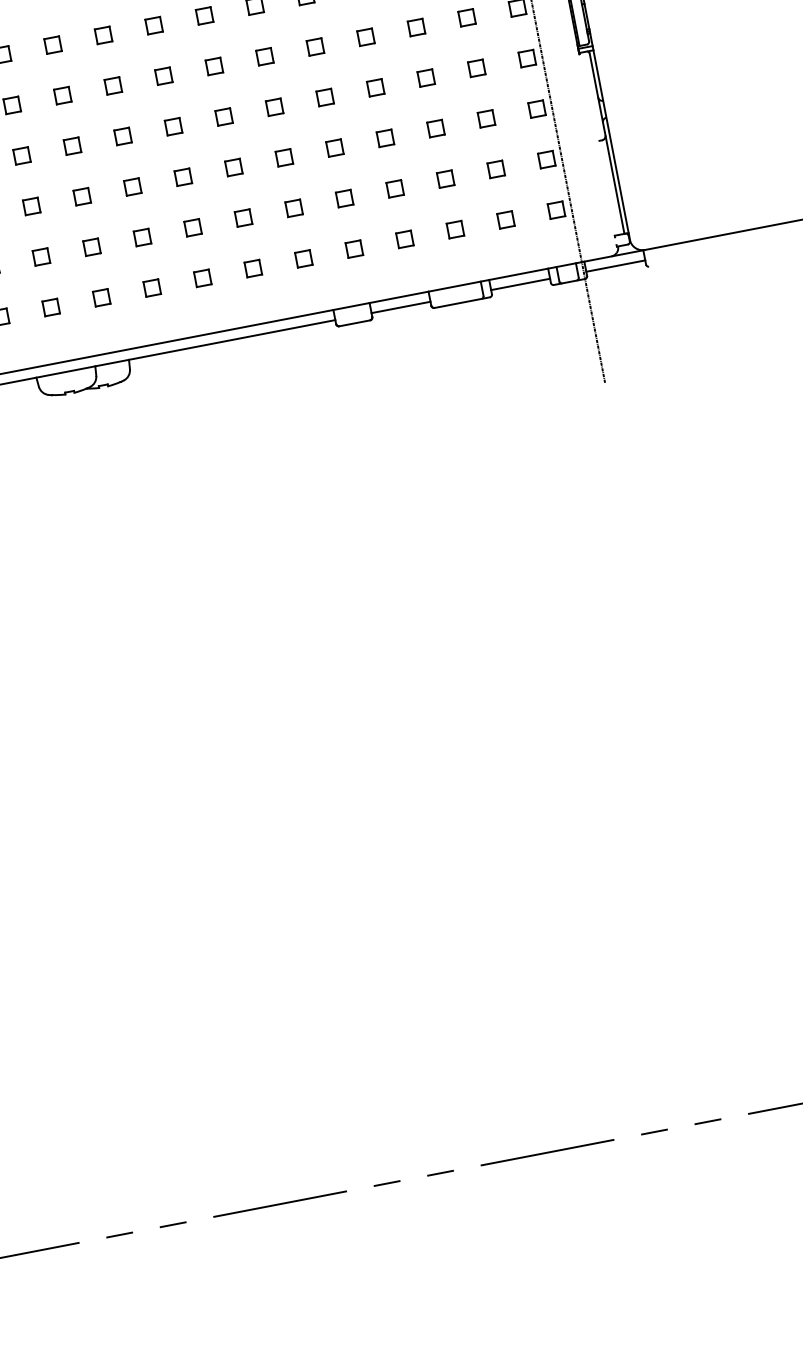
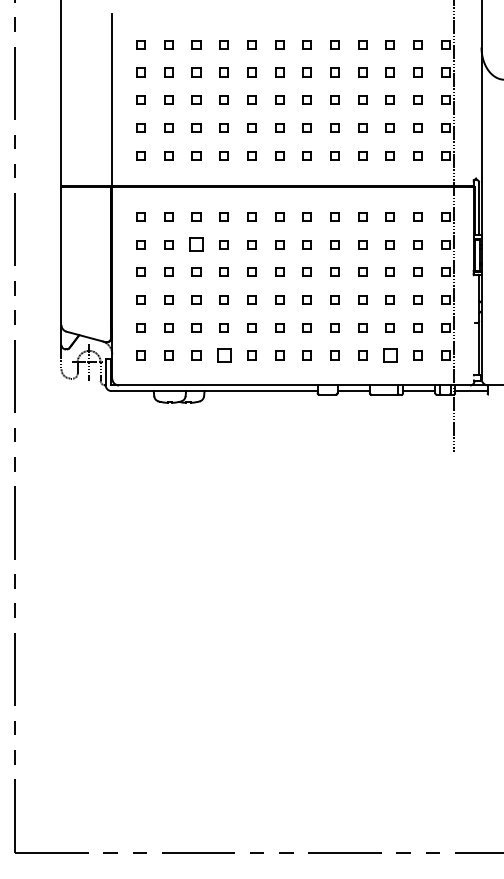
part: (62, 95) -> (196, 244), size x1.6
part: (453, 230) -> (389, 355), size x1.6
part: (151, 288) -> (223, 355), size x1.6

